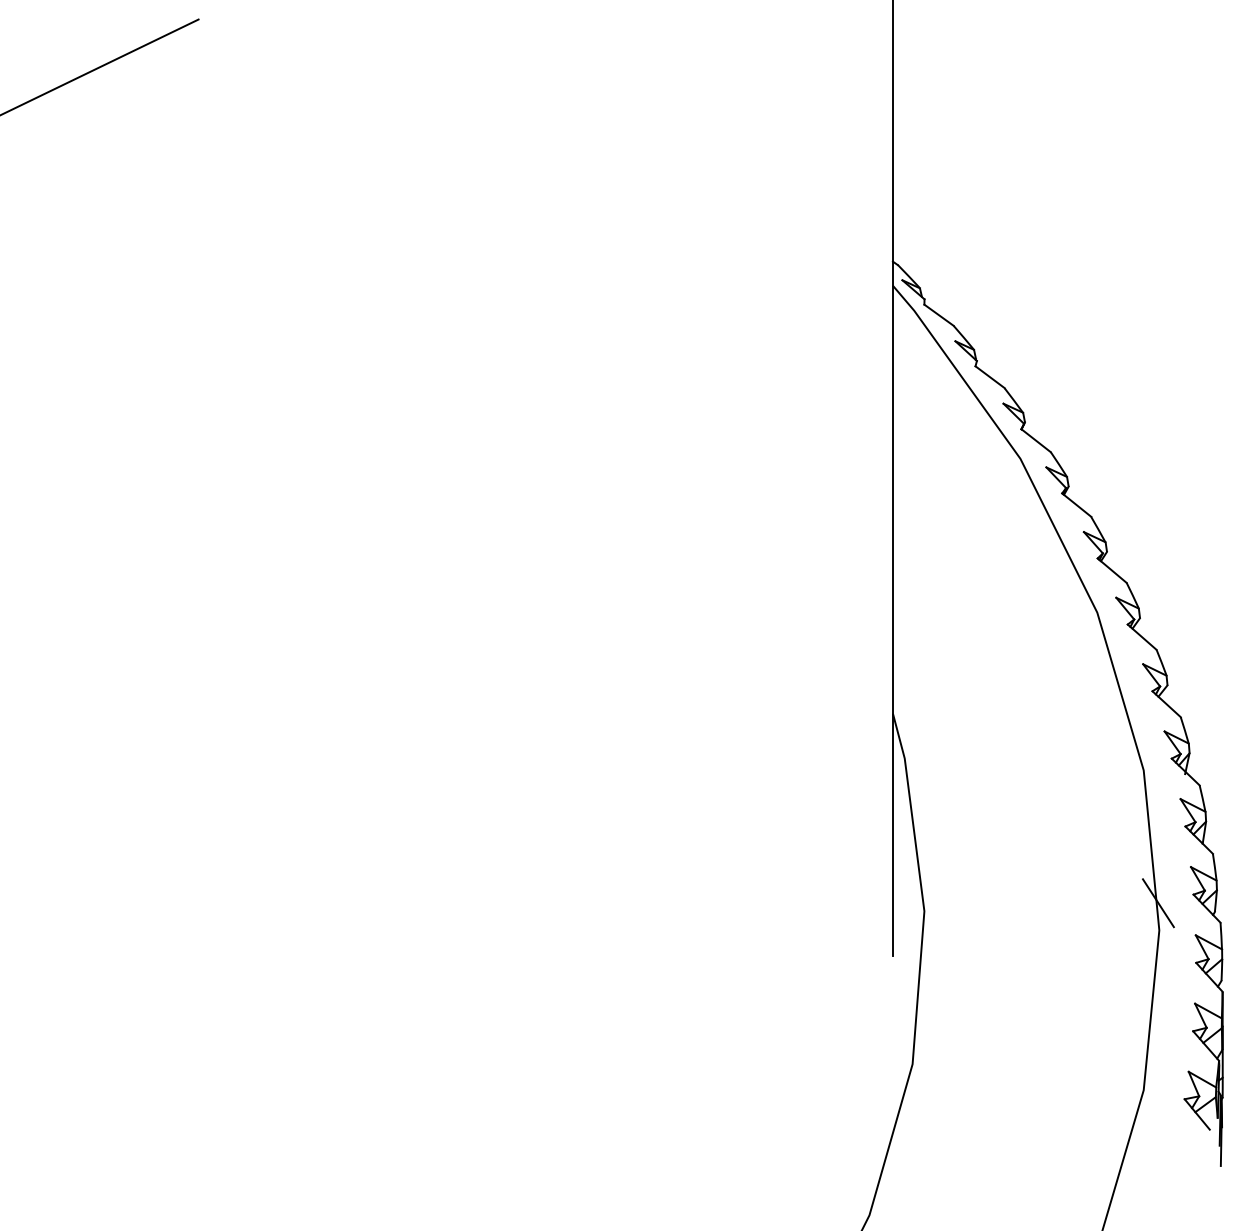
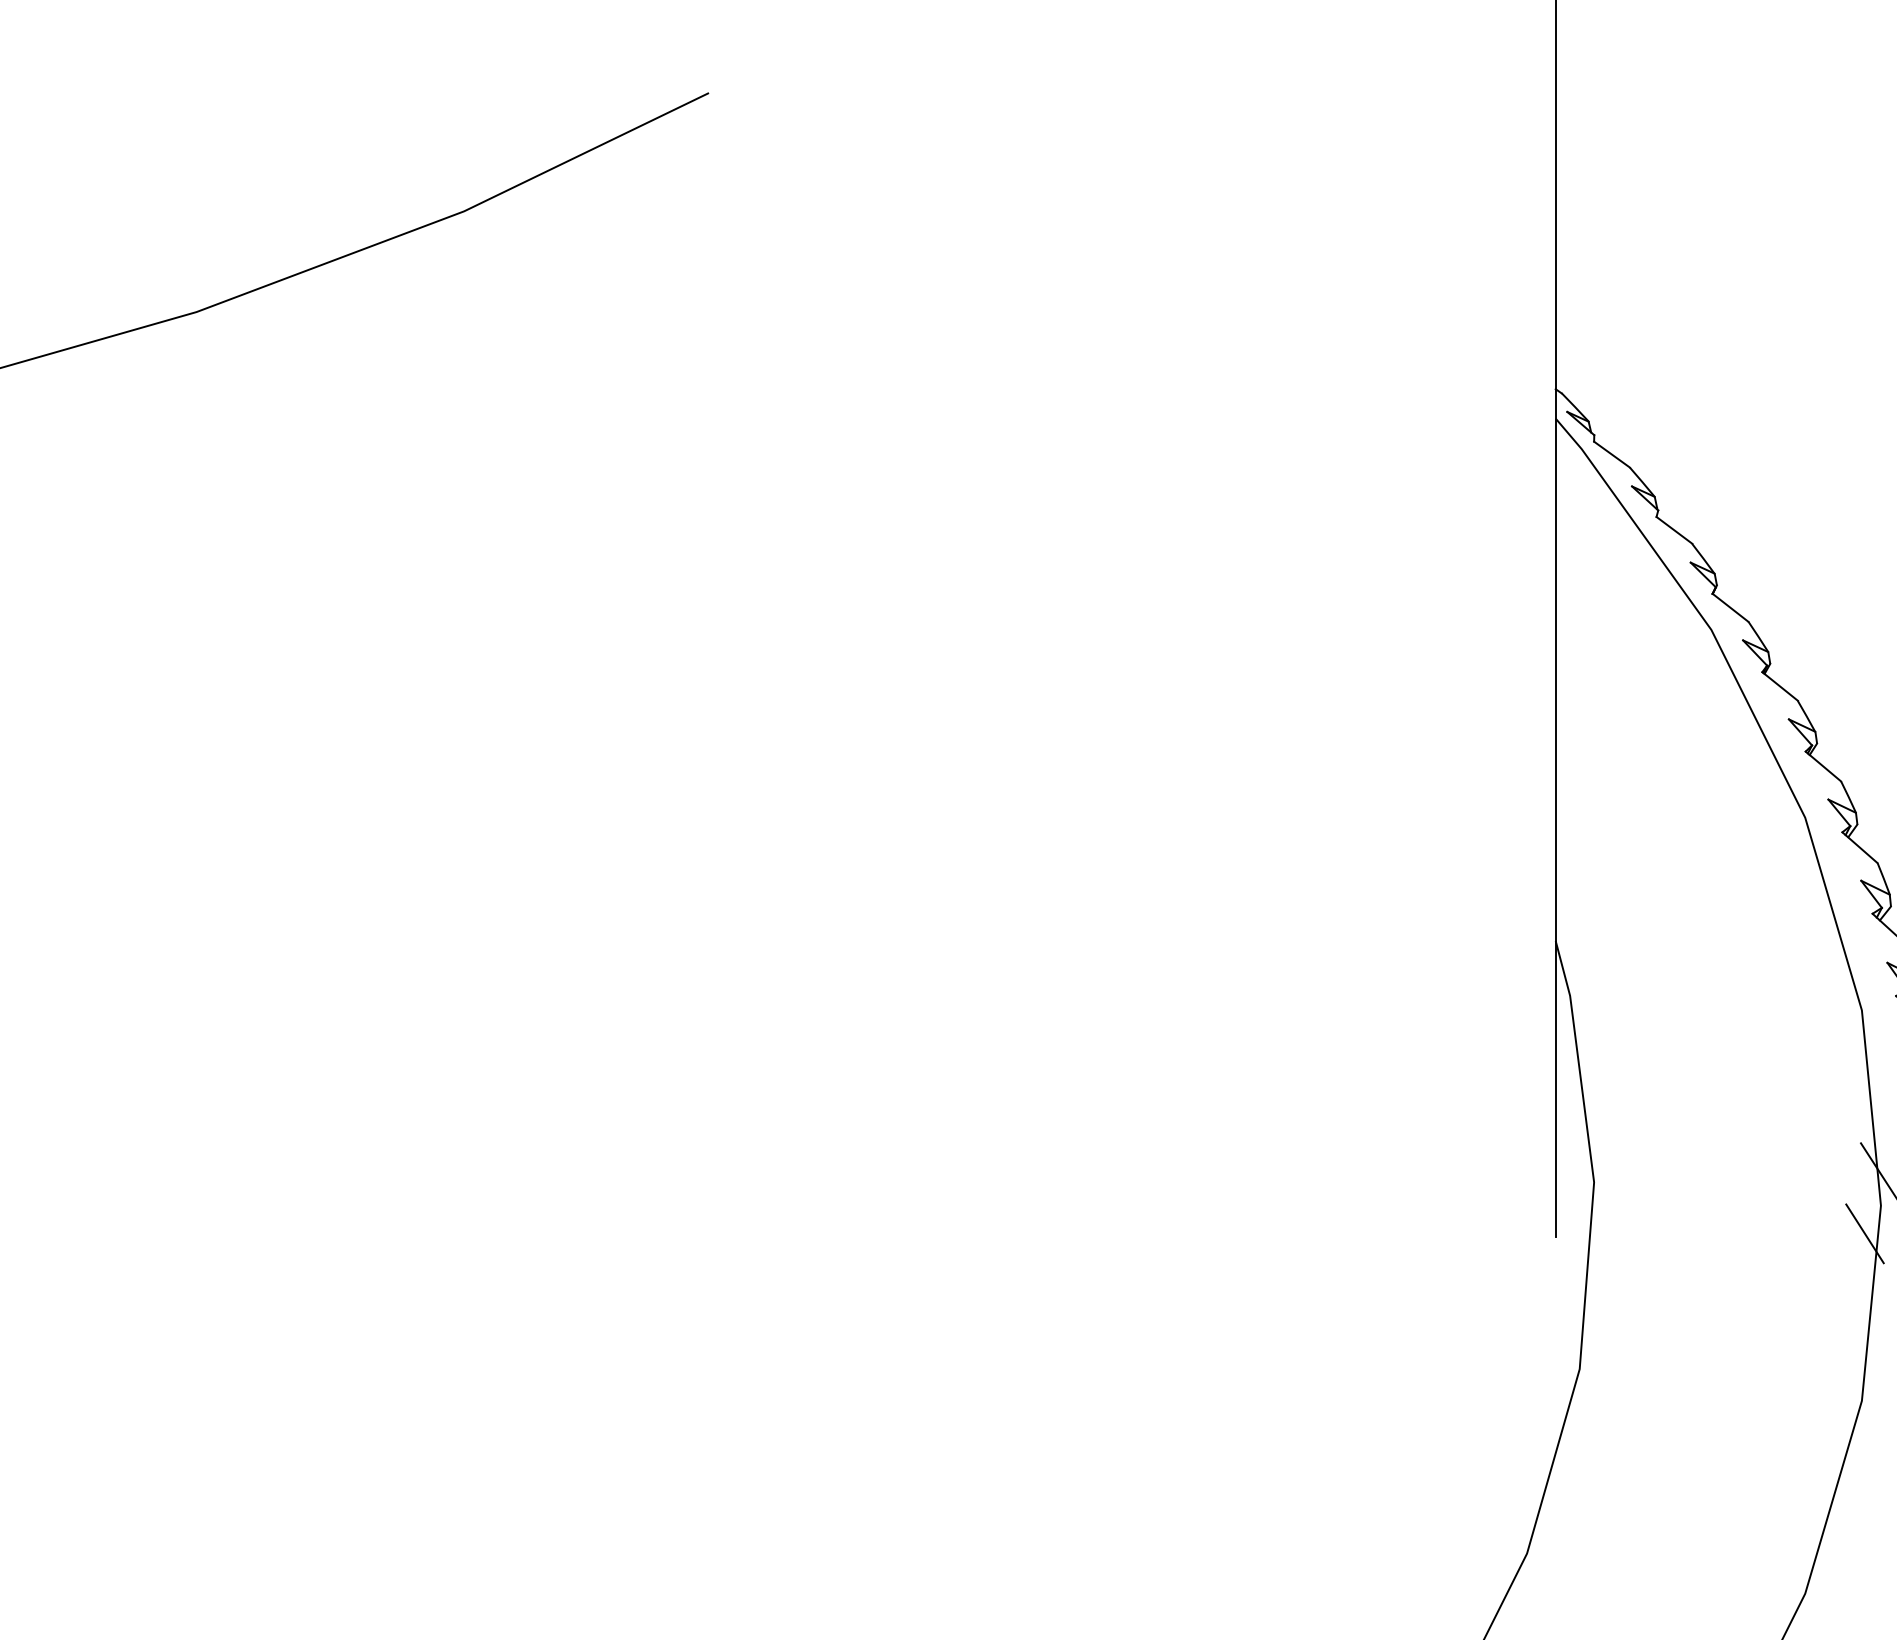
line: (1145, 953) -> (1864, 1233), added

